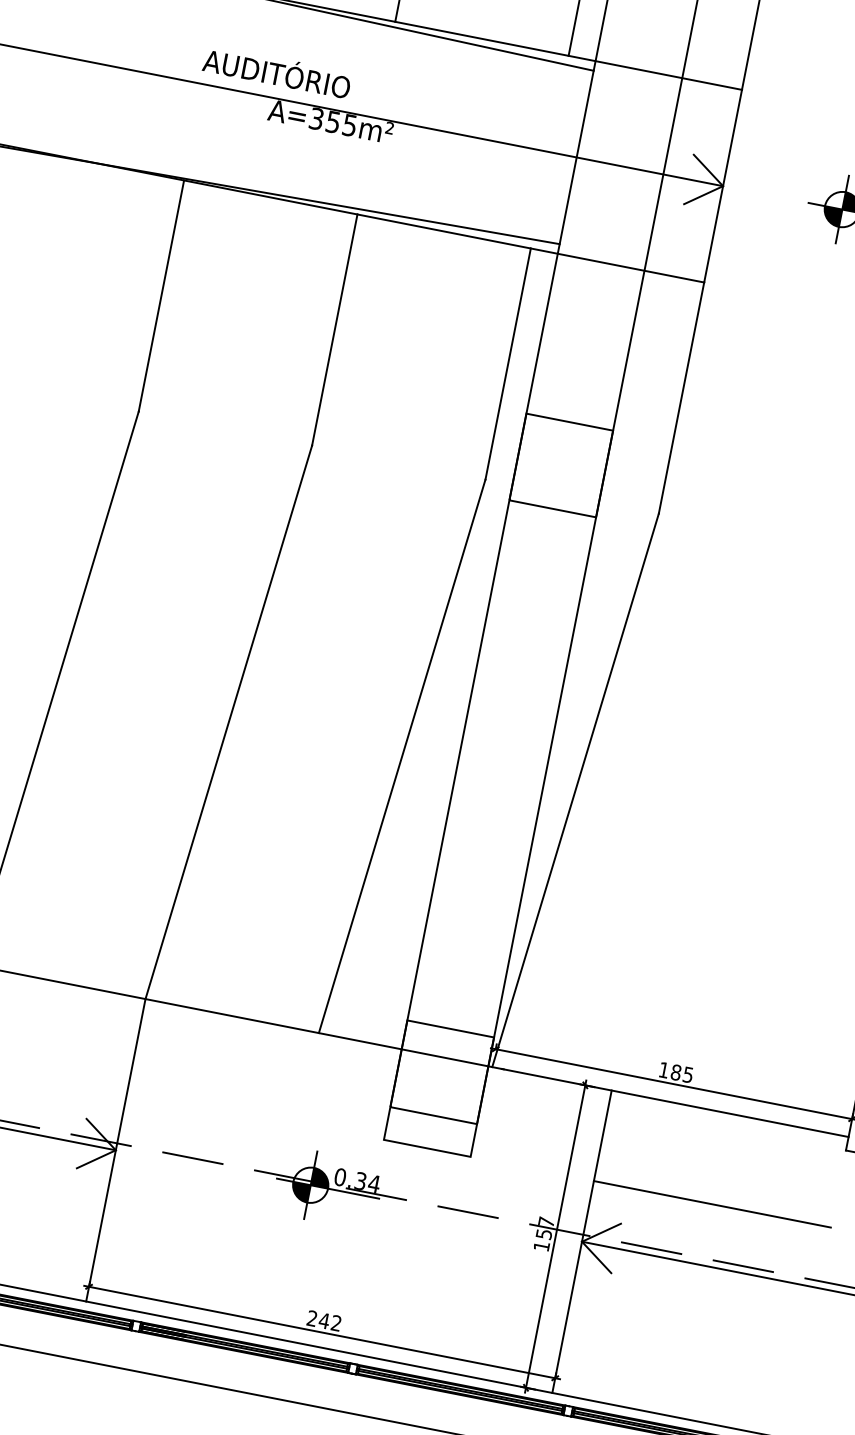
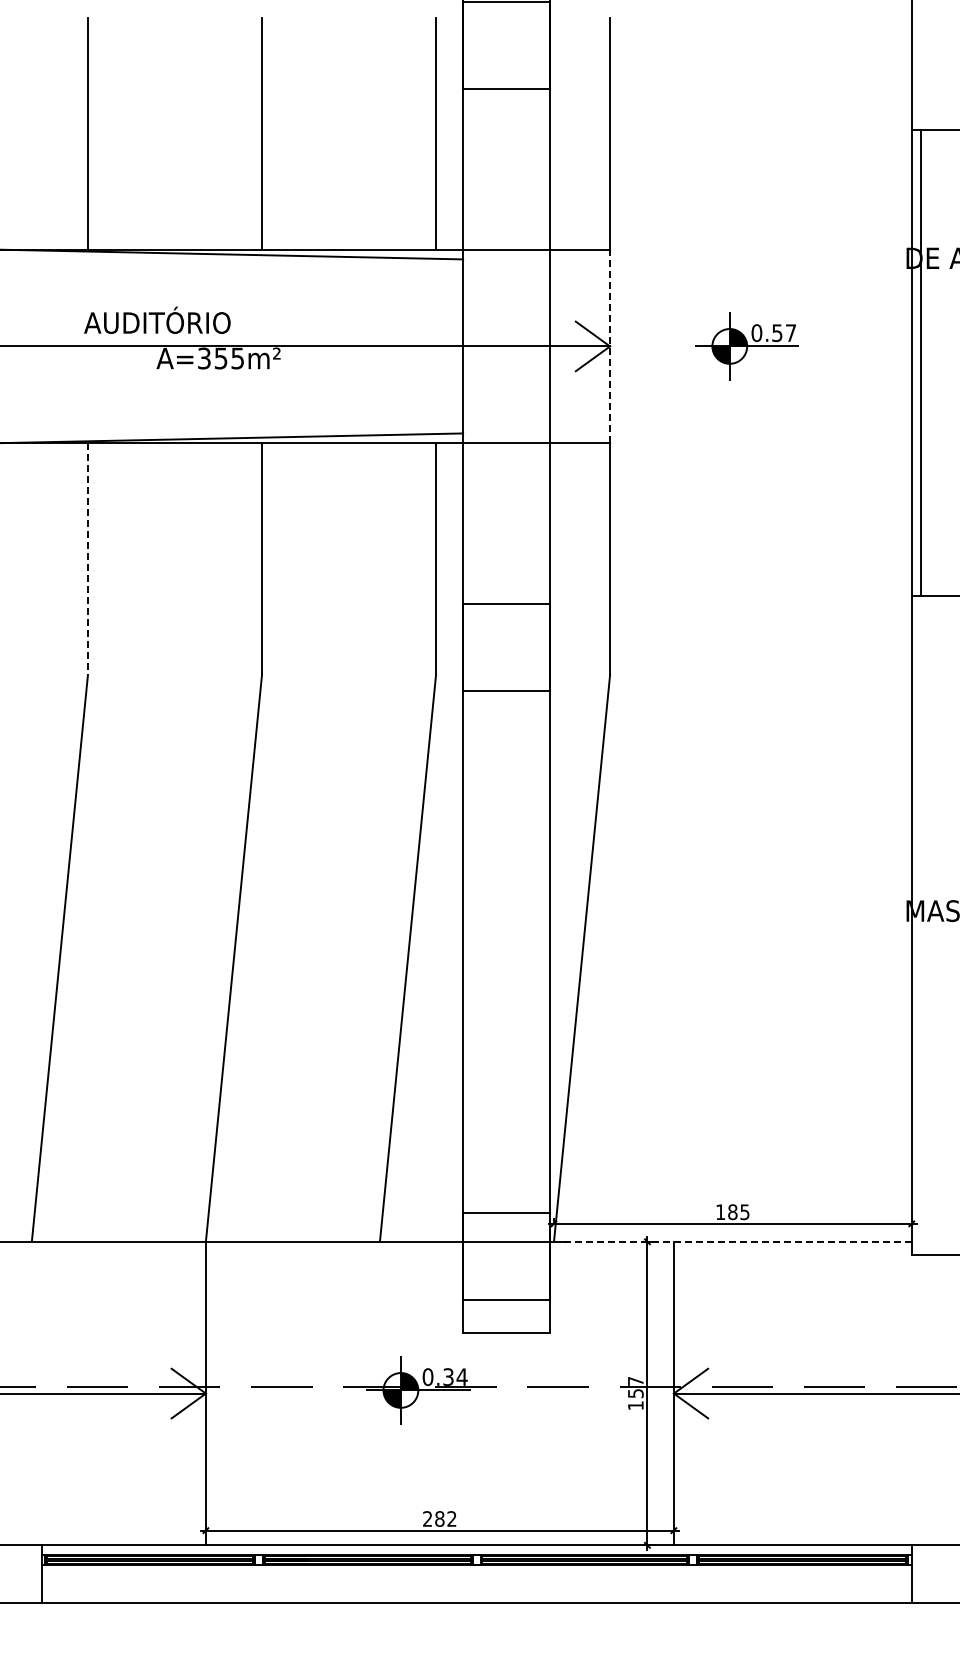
line: (723, 186) -> (610, 346), solid -> dashed
line: (160, 296) -> (87, 559), solid -> dashed
line: (676, 1102) -> (738, 1241), solid -> dashed
line: (712, 1204) -> (792, 1332), removed
text: (324, 1320) -> (439, 1518), 242 -> 282

